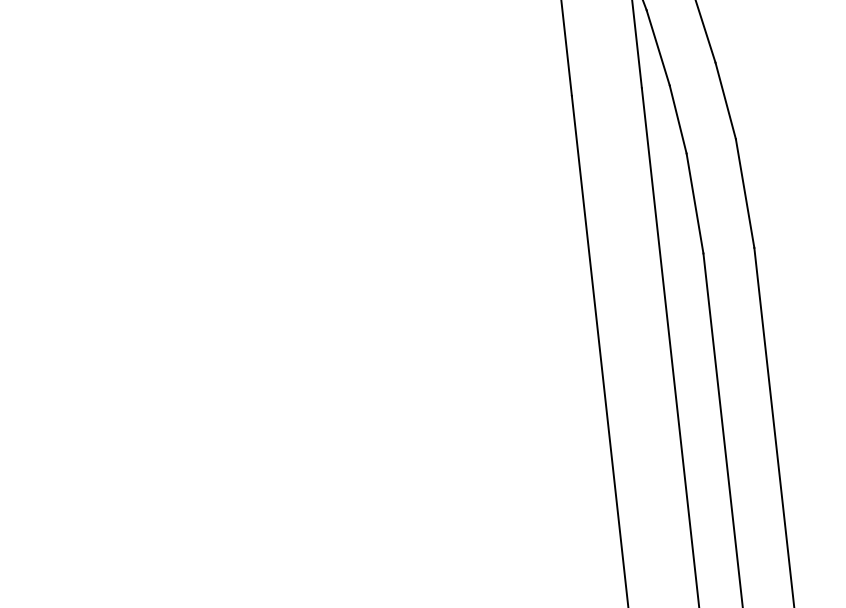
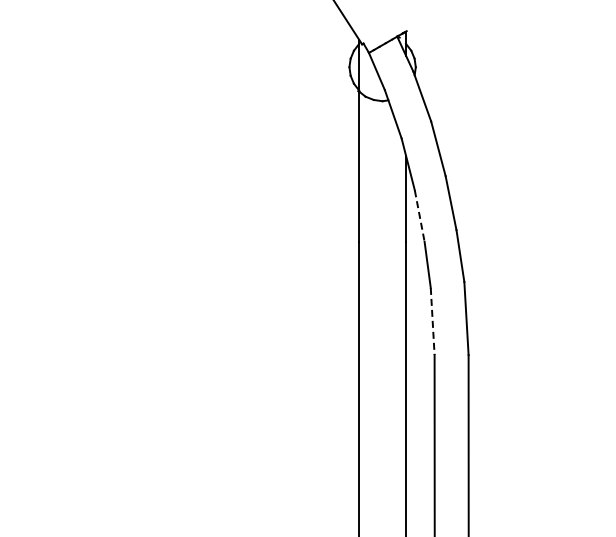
line: (657, 48) -> (419, 216), solid -> dashed
line: (694, 203) -> (432, 321), solid -> dashed

